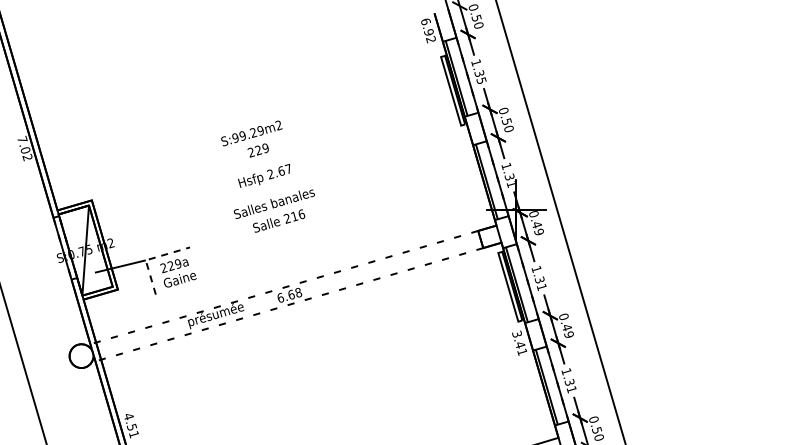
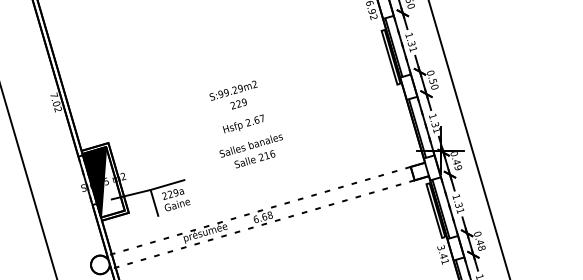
text: (481, 80) -> (413, 49), 1.35 -> 1.31
fill: (73, 250) -> (94, 182), added
line: (150, 258) -> (154, 188), dashed -> solid
text: (568, 334) -> (481, 247), 0.49 -> 0.48

